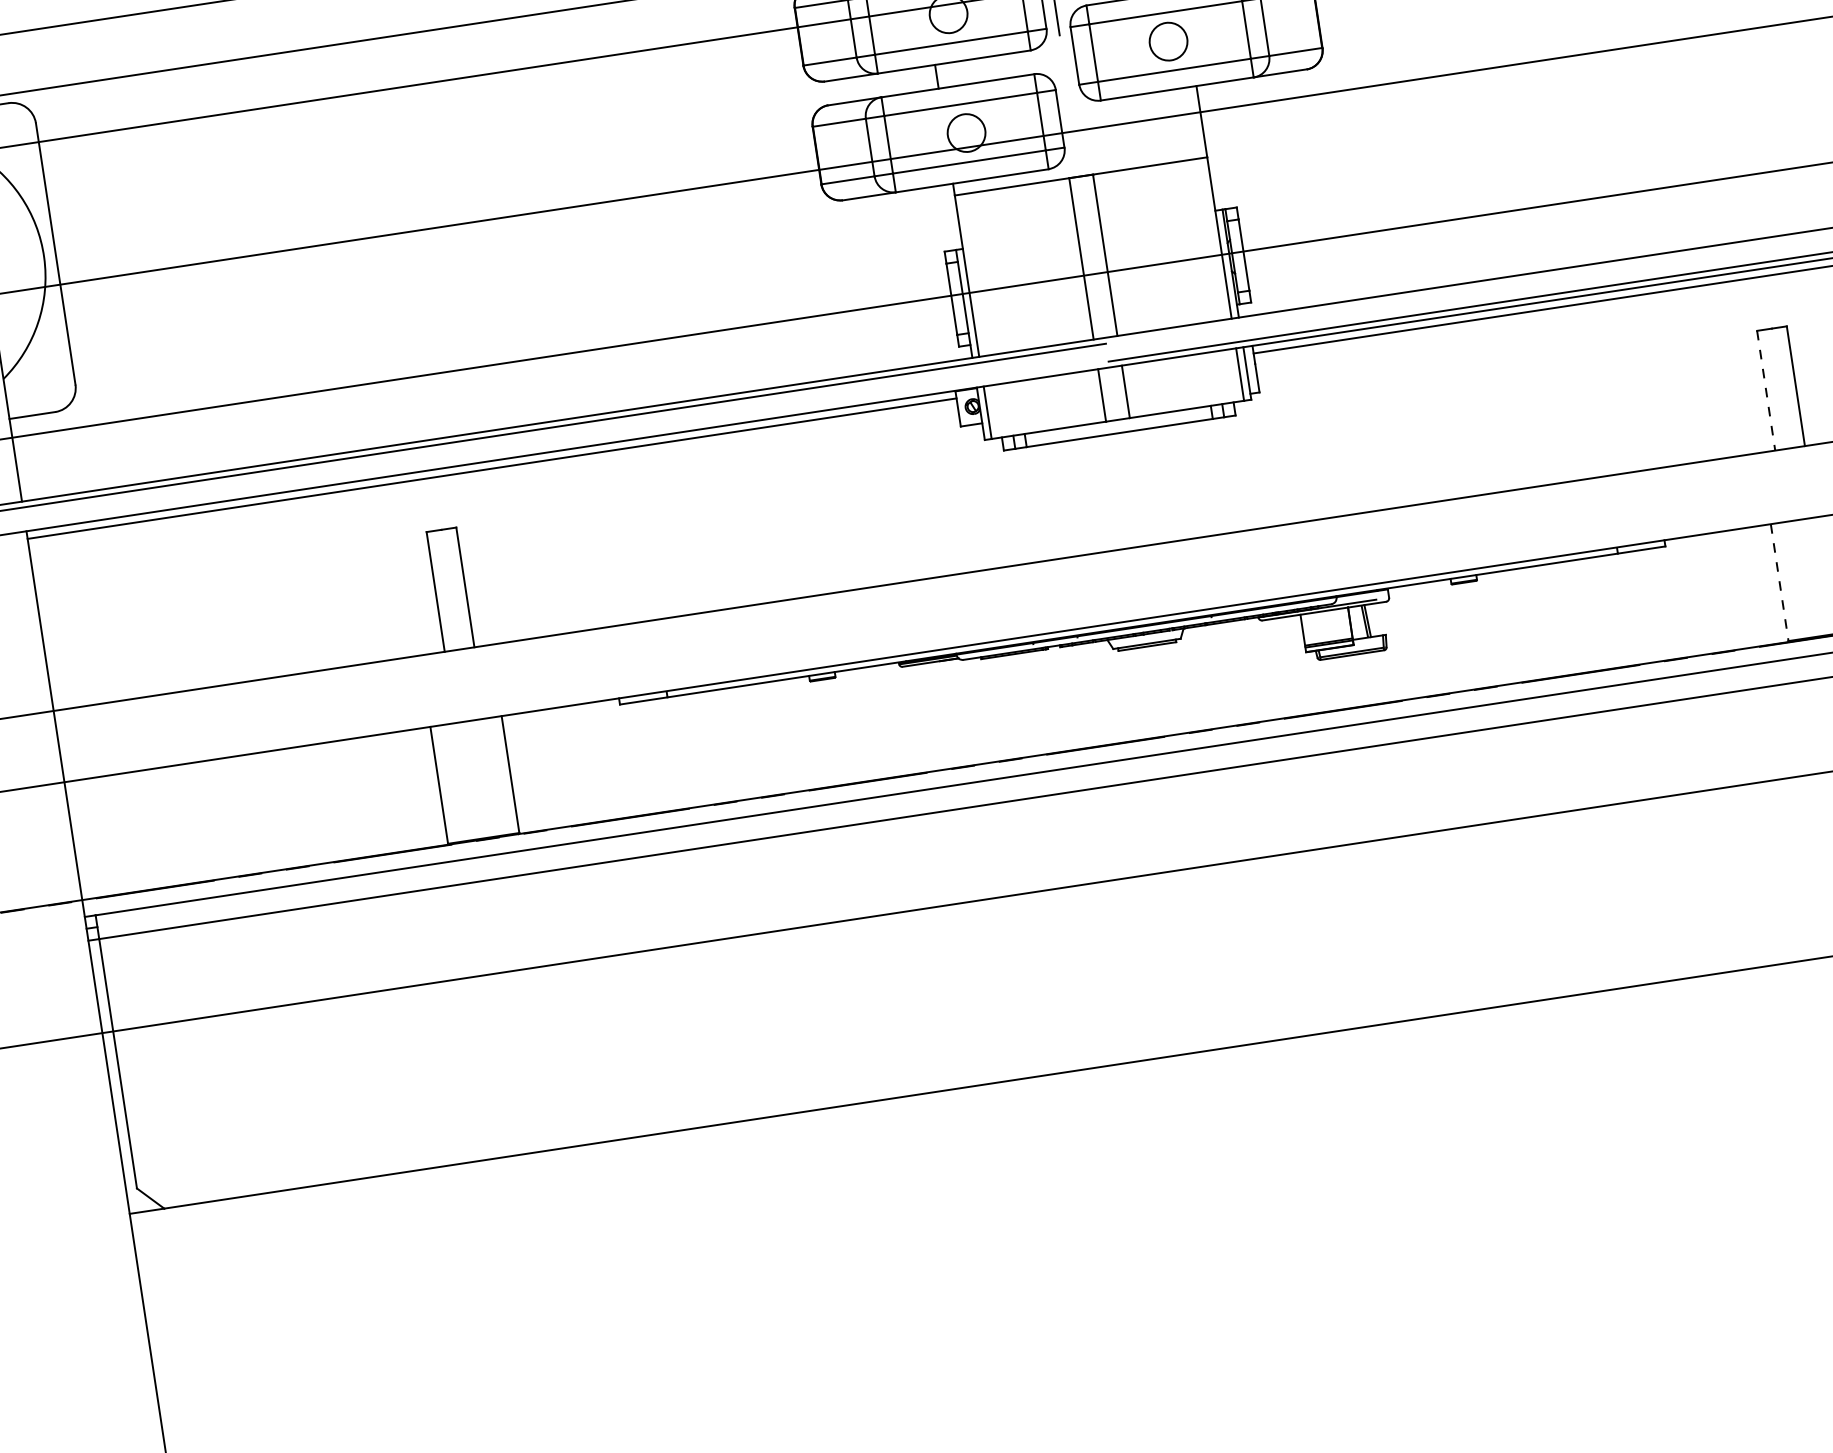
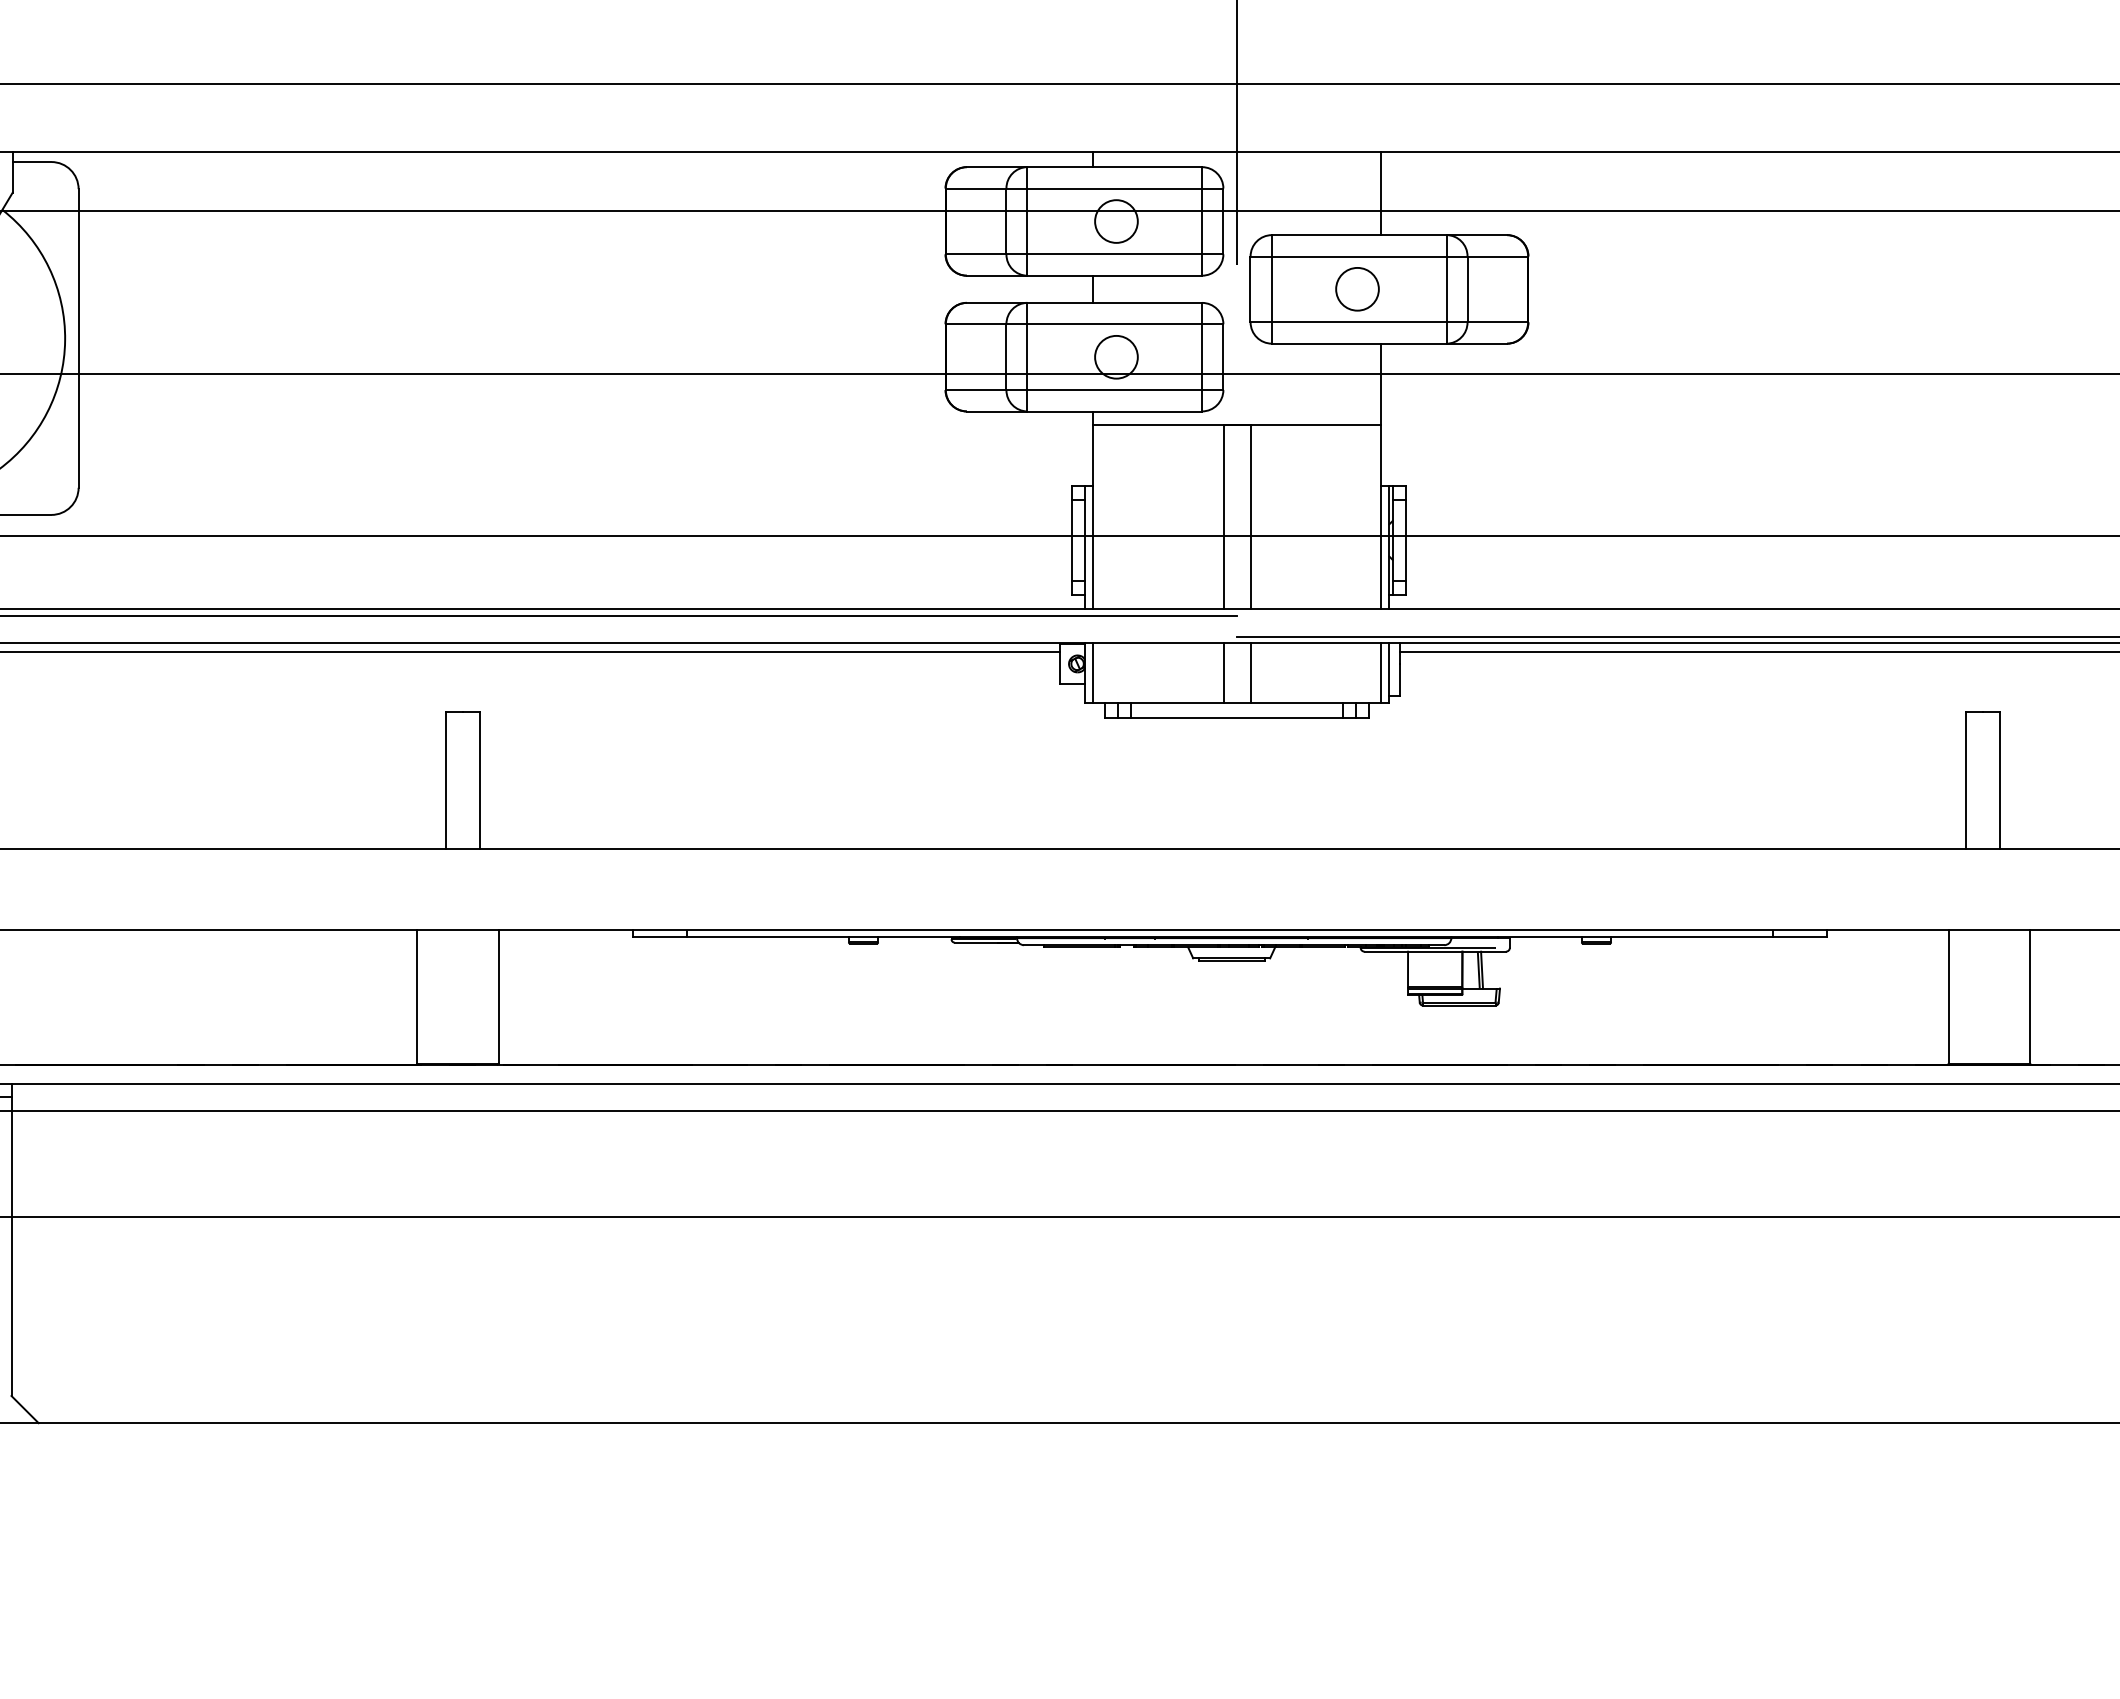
line: (1766, 390) -> (1966, 780), dashed -> solid
line: (1779, 582) -> (1948, 996), dashed -> solid

